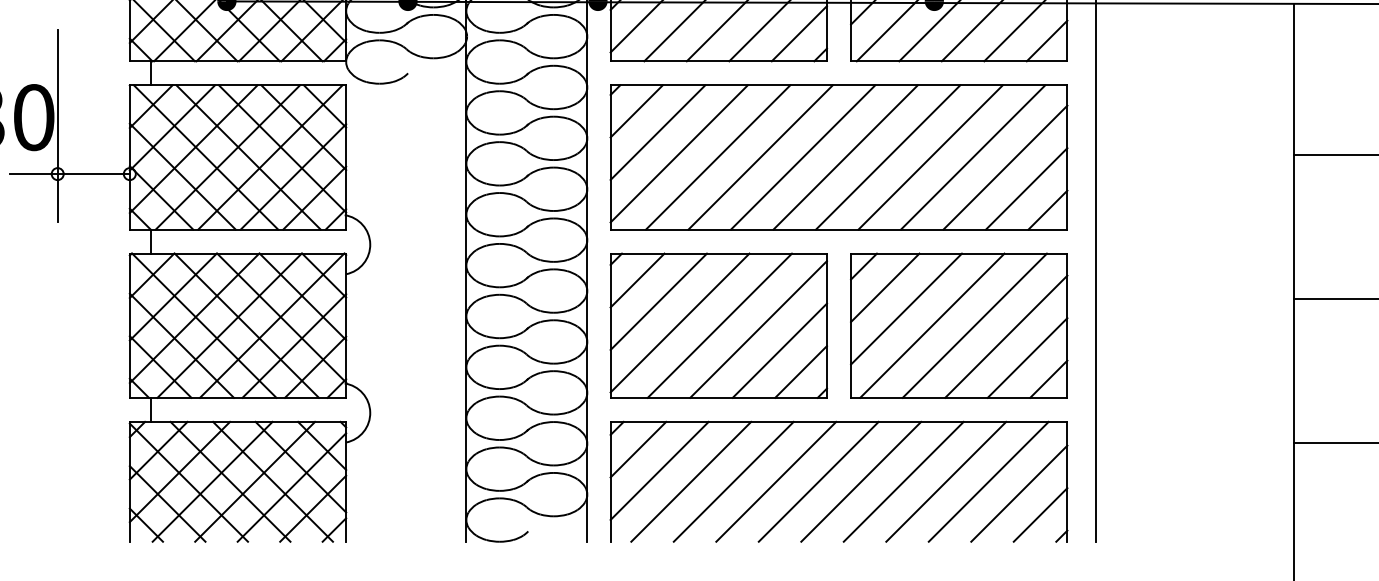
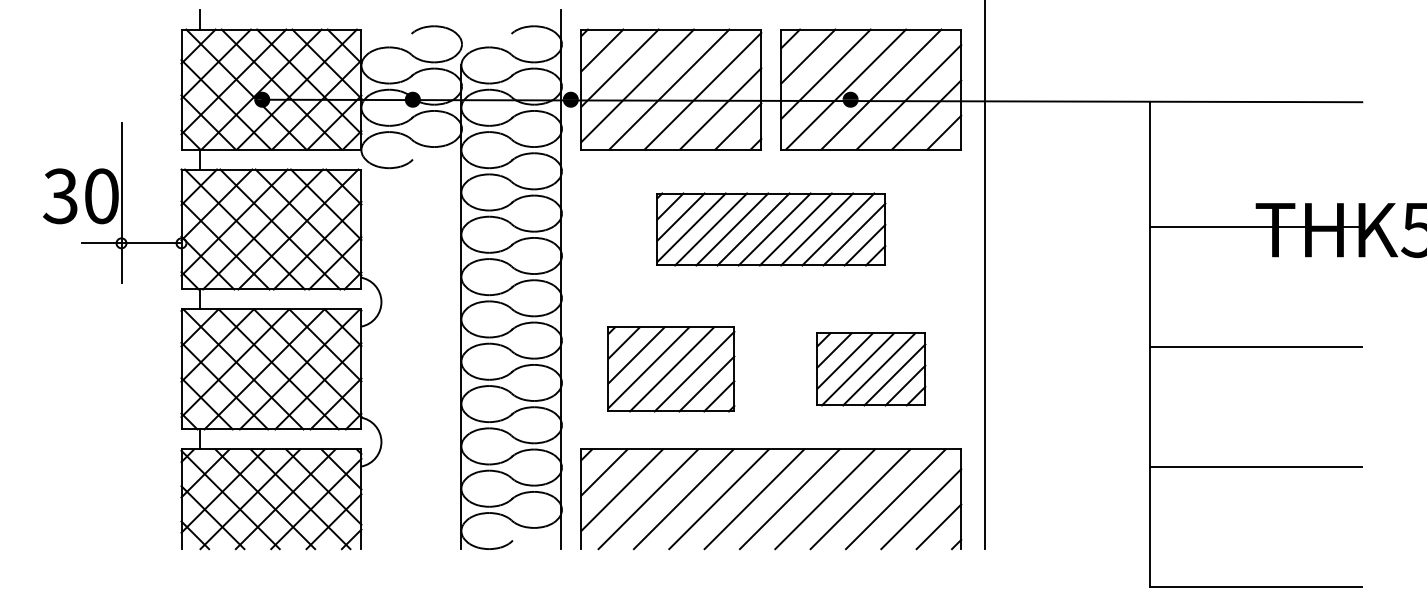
part: (839, 157) -> (771, 229), size x0.6
part: (719, 325) -> (671, 369), size x0.7
part: (959, 325) -> (871, 369), size x0.6

